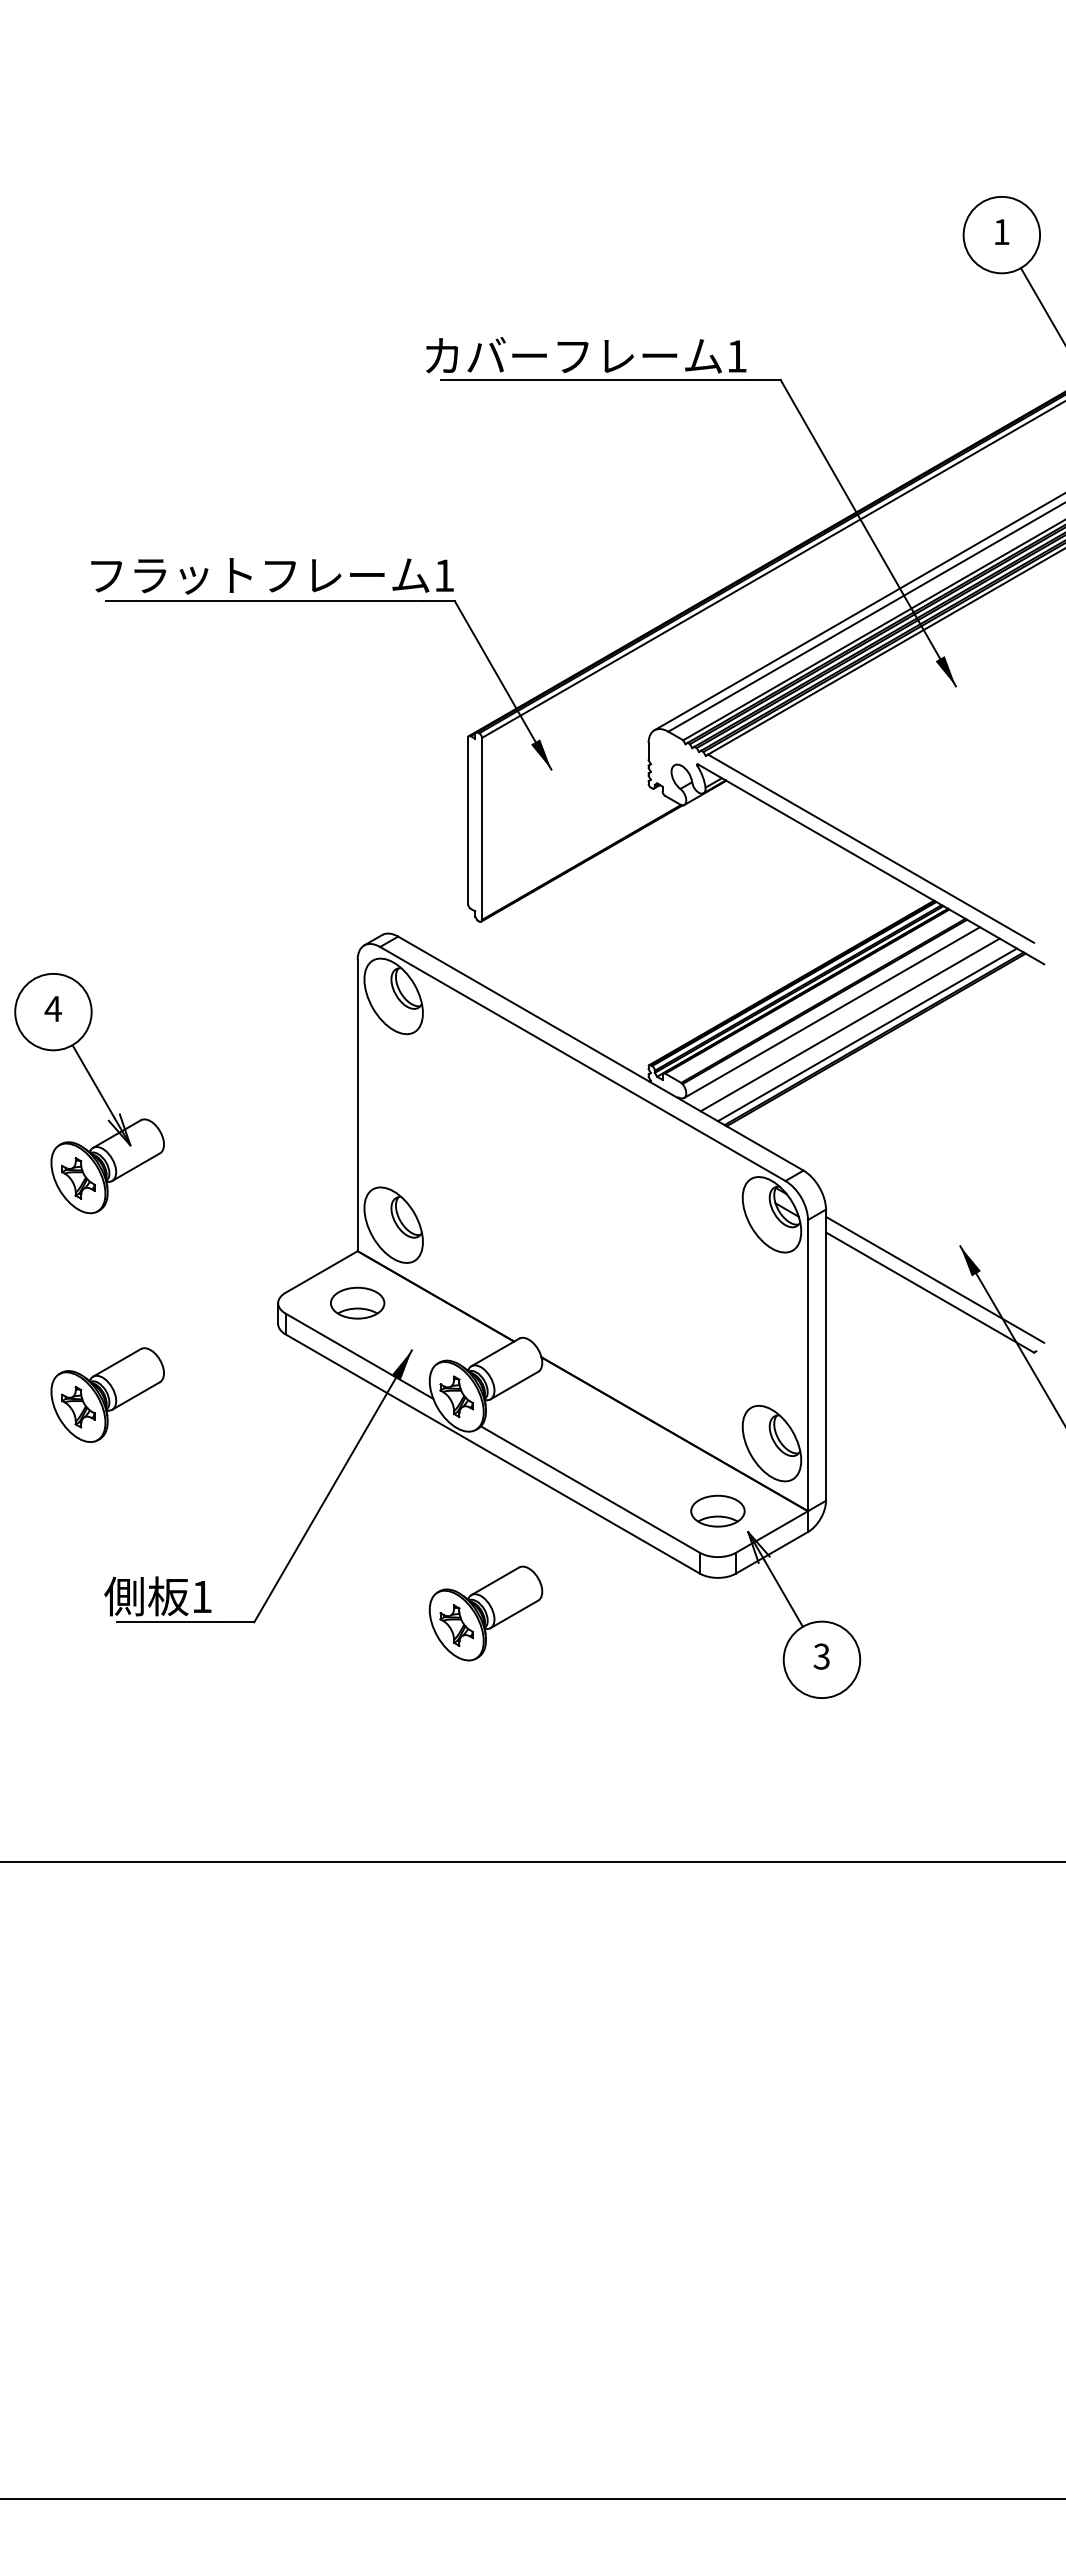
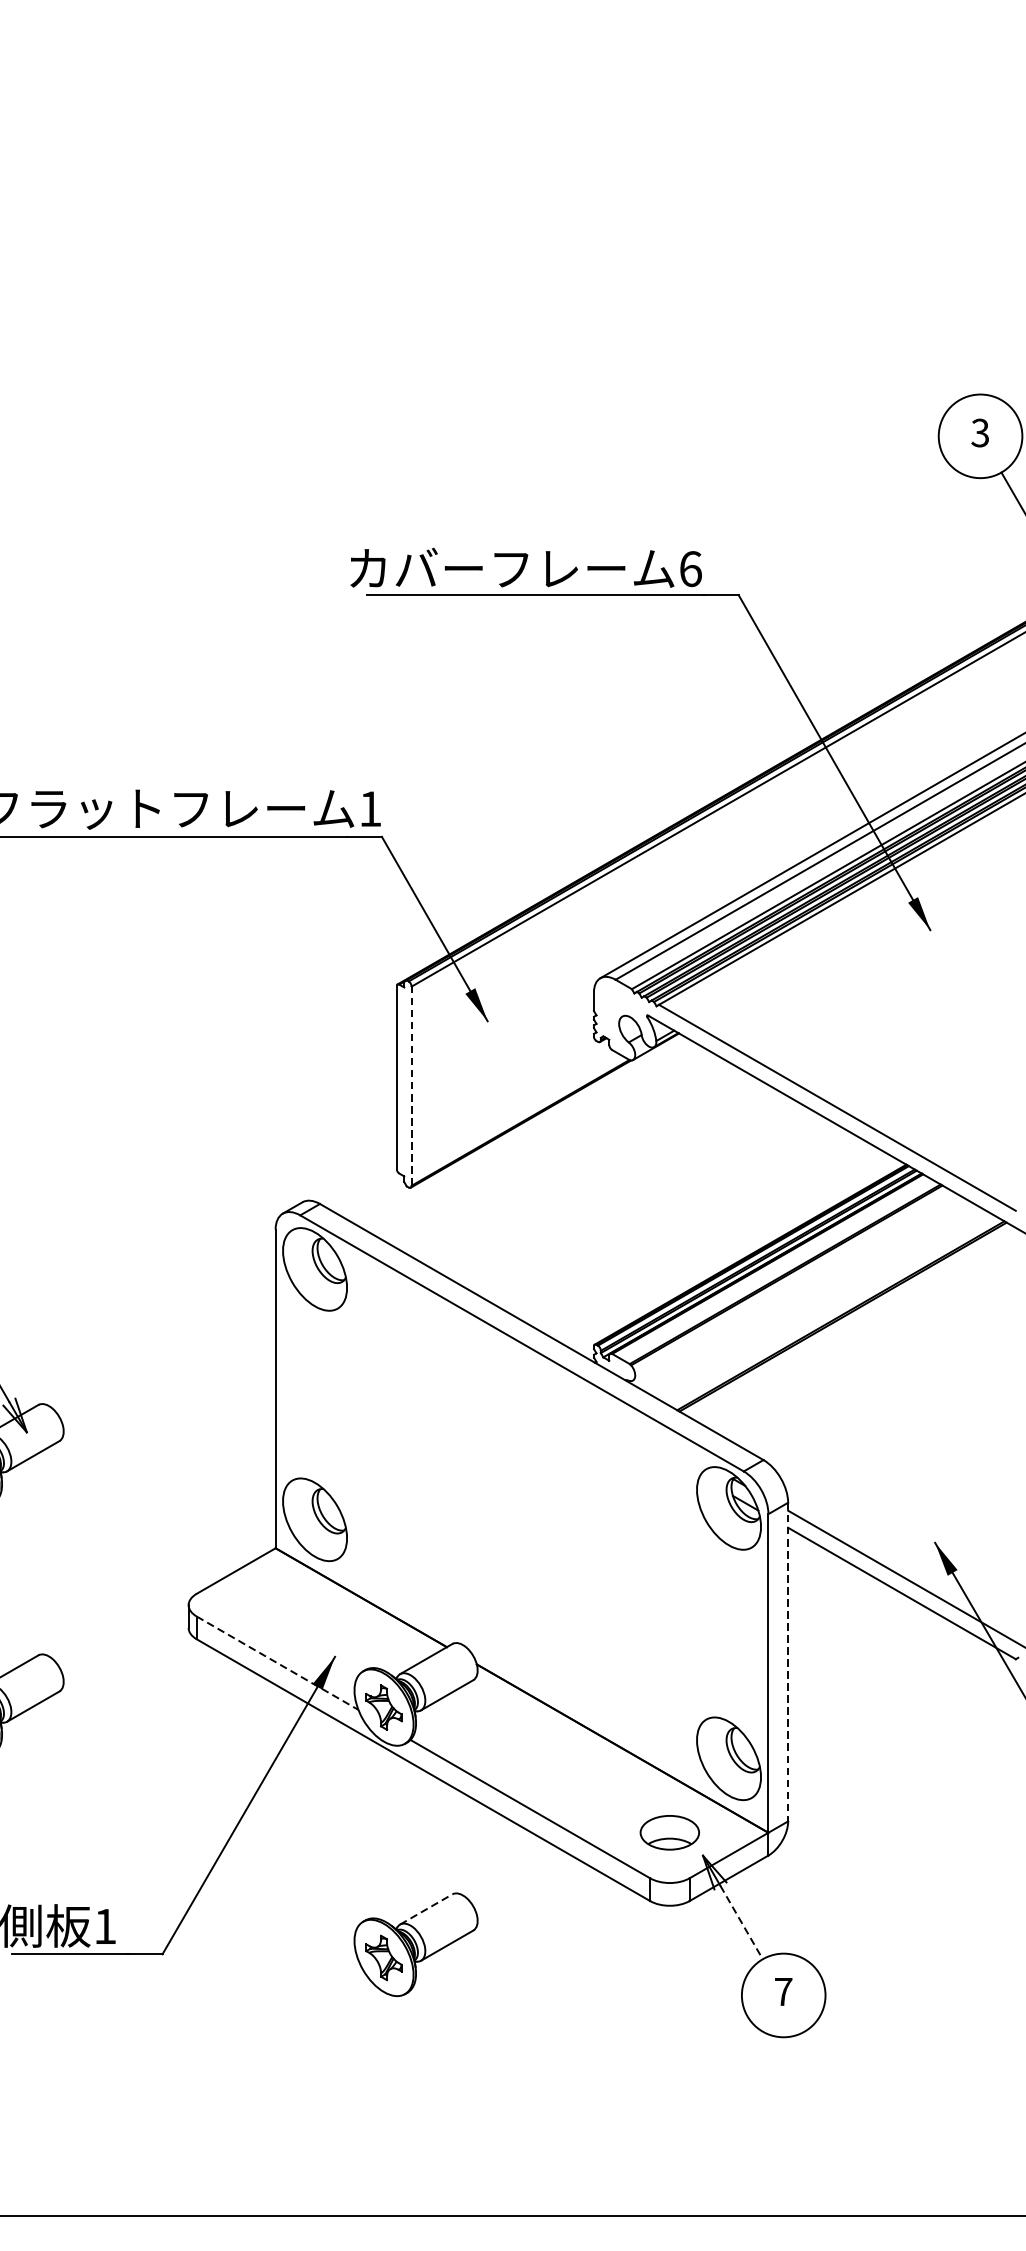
text: (1001, 232) -> (980, 433), 1 -> 3
text: (737, 356) -> (691, 569), 1 -> 6
line: (481, 828) -> (411, 1085), solid -> dashed
line: (832, 1012) -> (795, 1287), removed
line: (849, 1024) -> (813, 1300), removed
line: (866, 1034) -> (832, 1311), removed
part: (357, 1302) -> (275, 1604), removed
line: (826, 1355) -> (788, 1662), solid -> dashed
line: (359, 1356) -> (277, 1663), solid -> dashed
line: (495, 1581) -> (426, 1909), solid -> dashed
line: (783, 1593) -> (741, 1922), solid -> dashed
text: (821, 1656) -> (783, 1991), 3 -> 7

